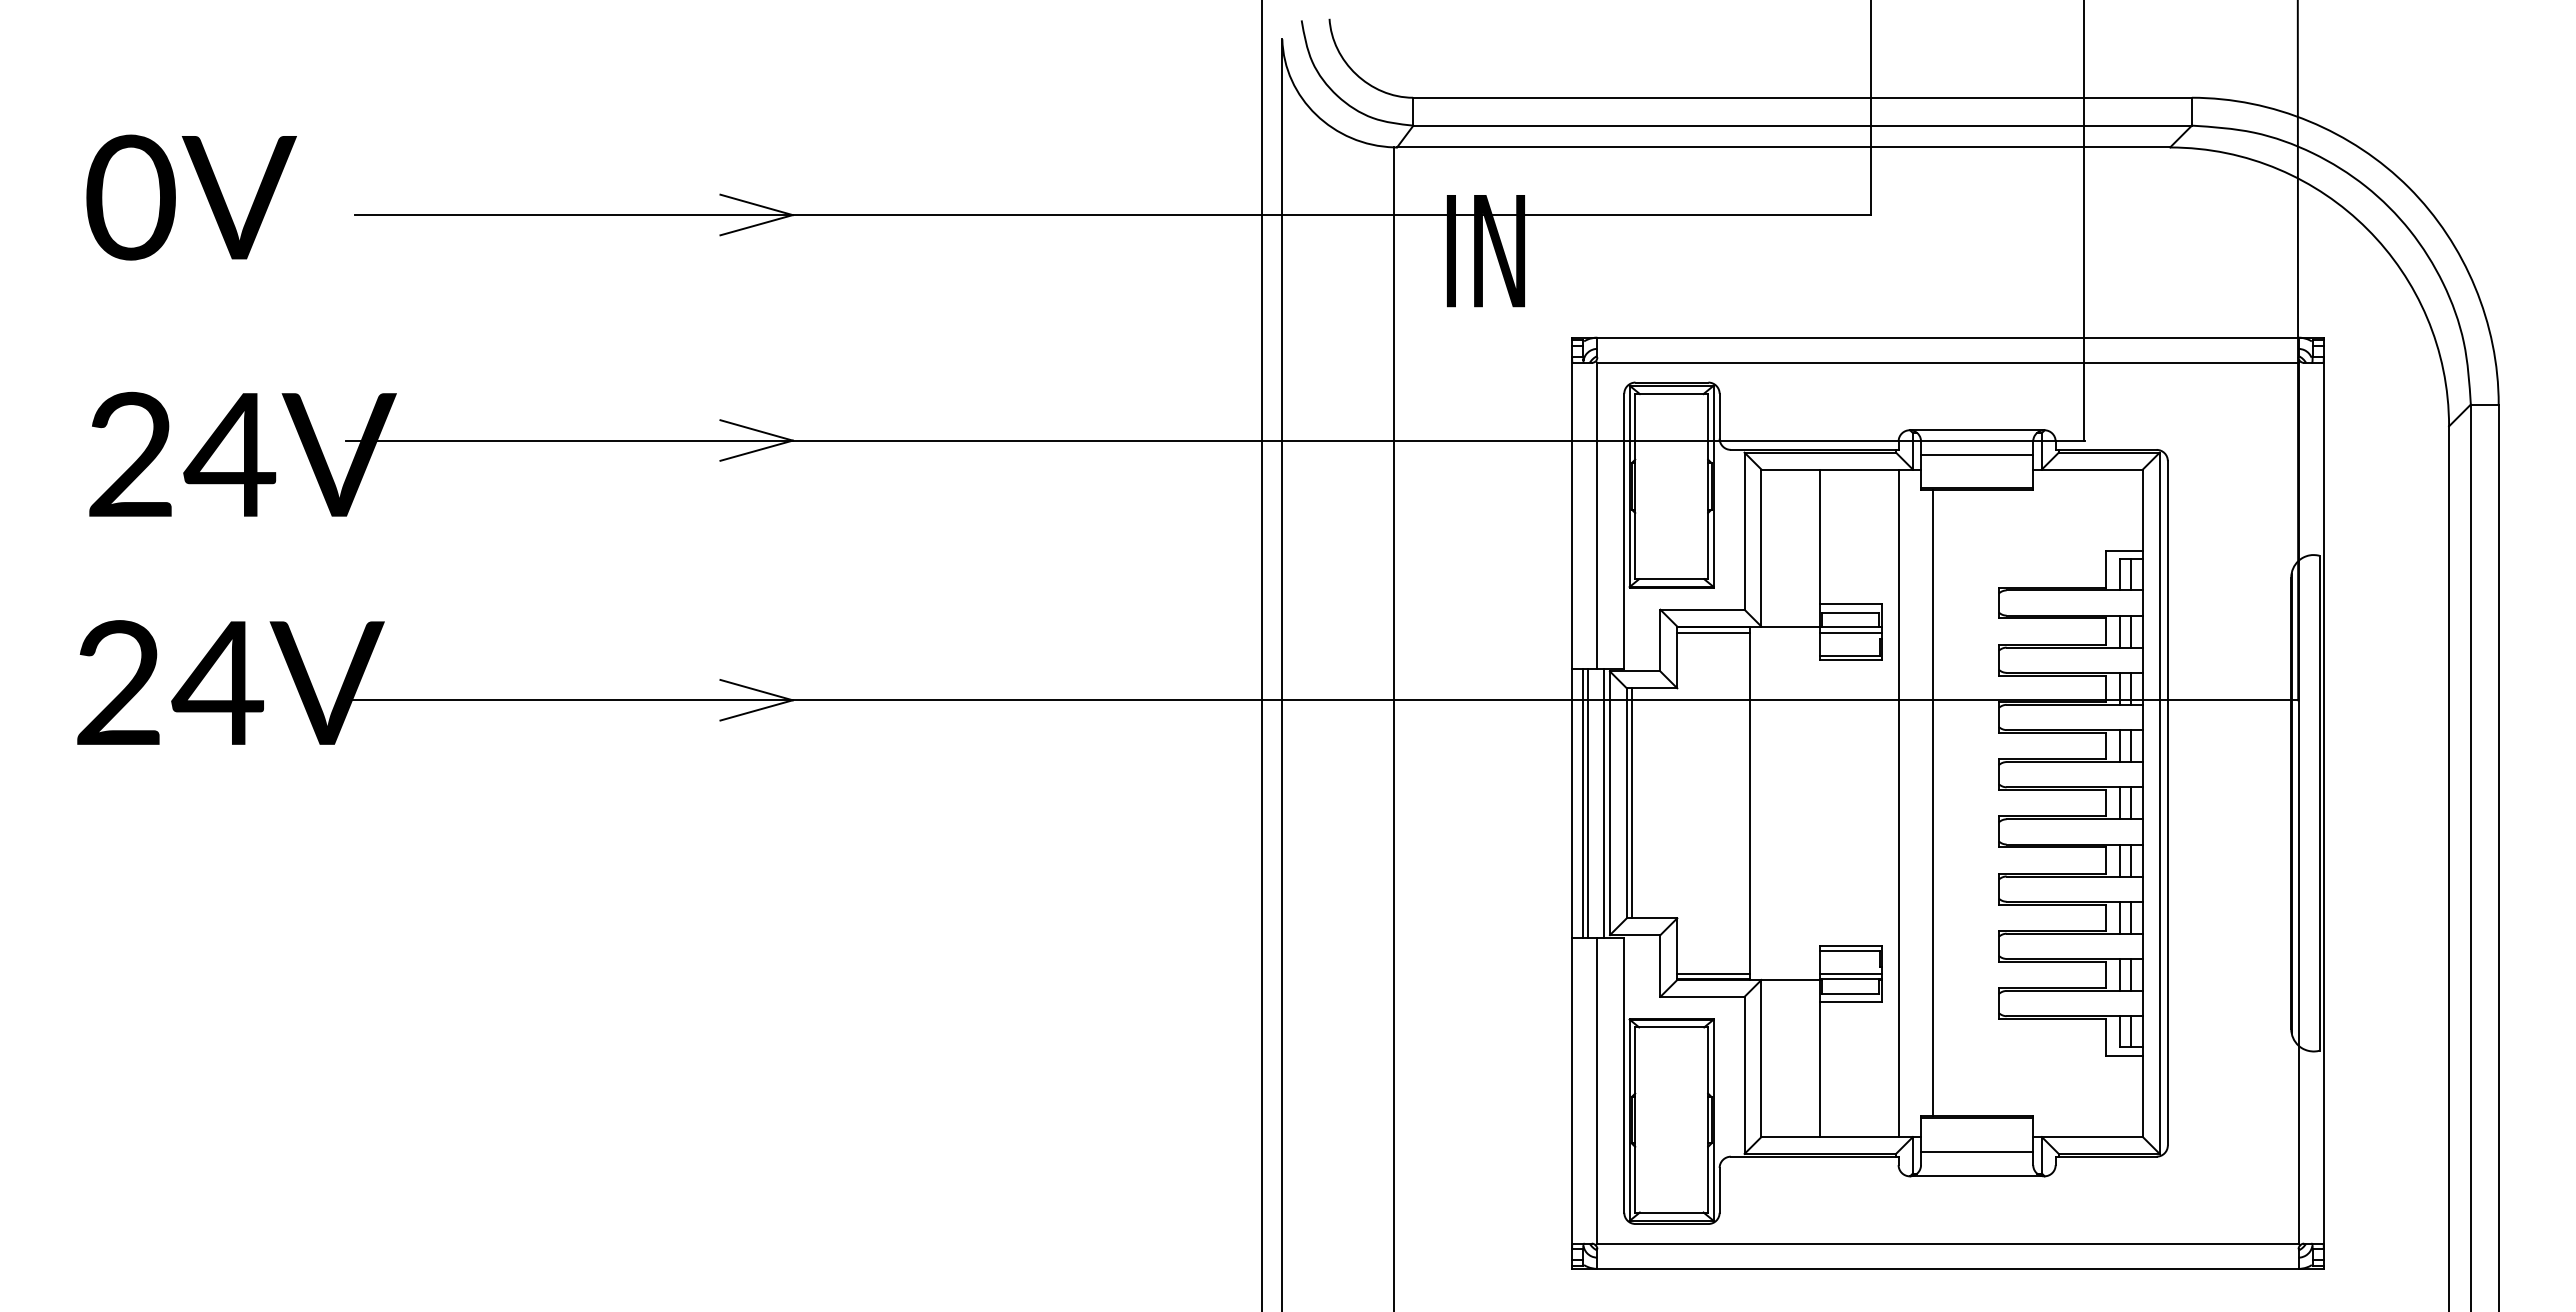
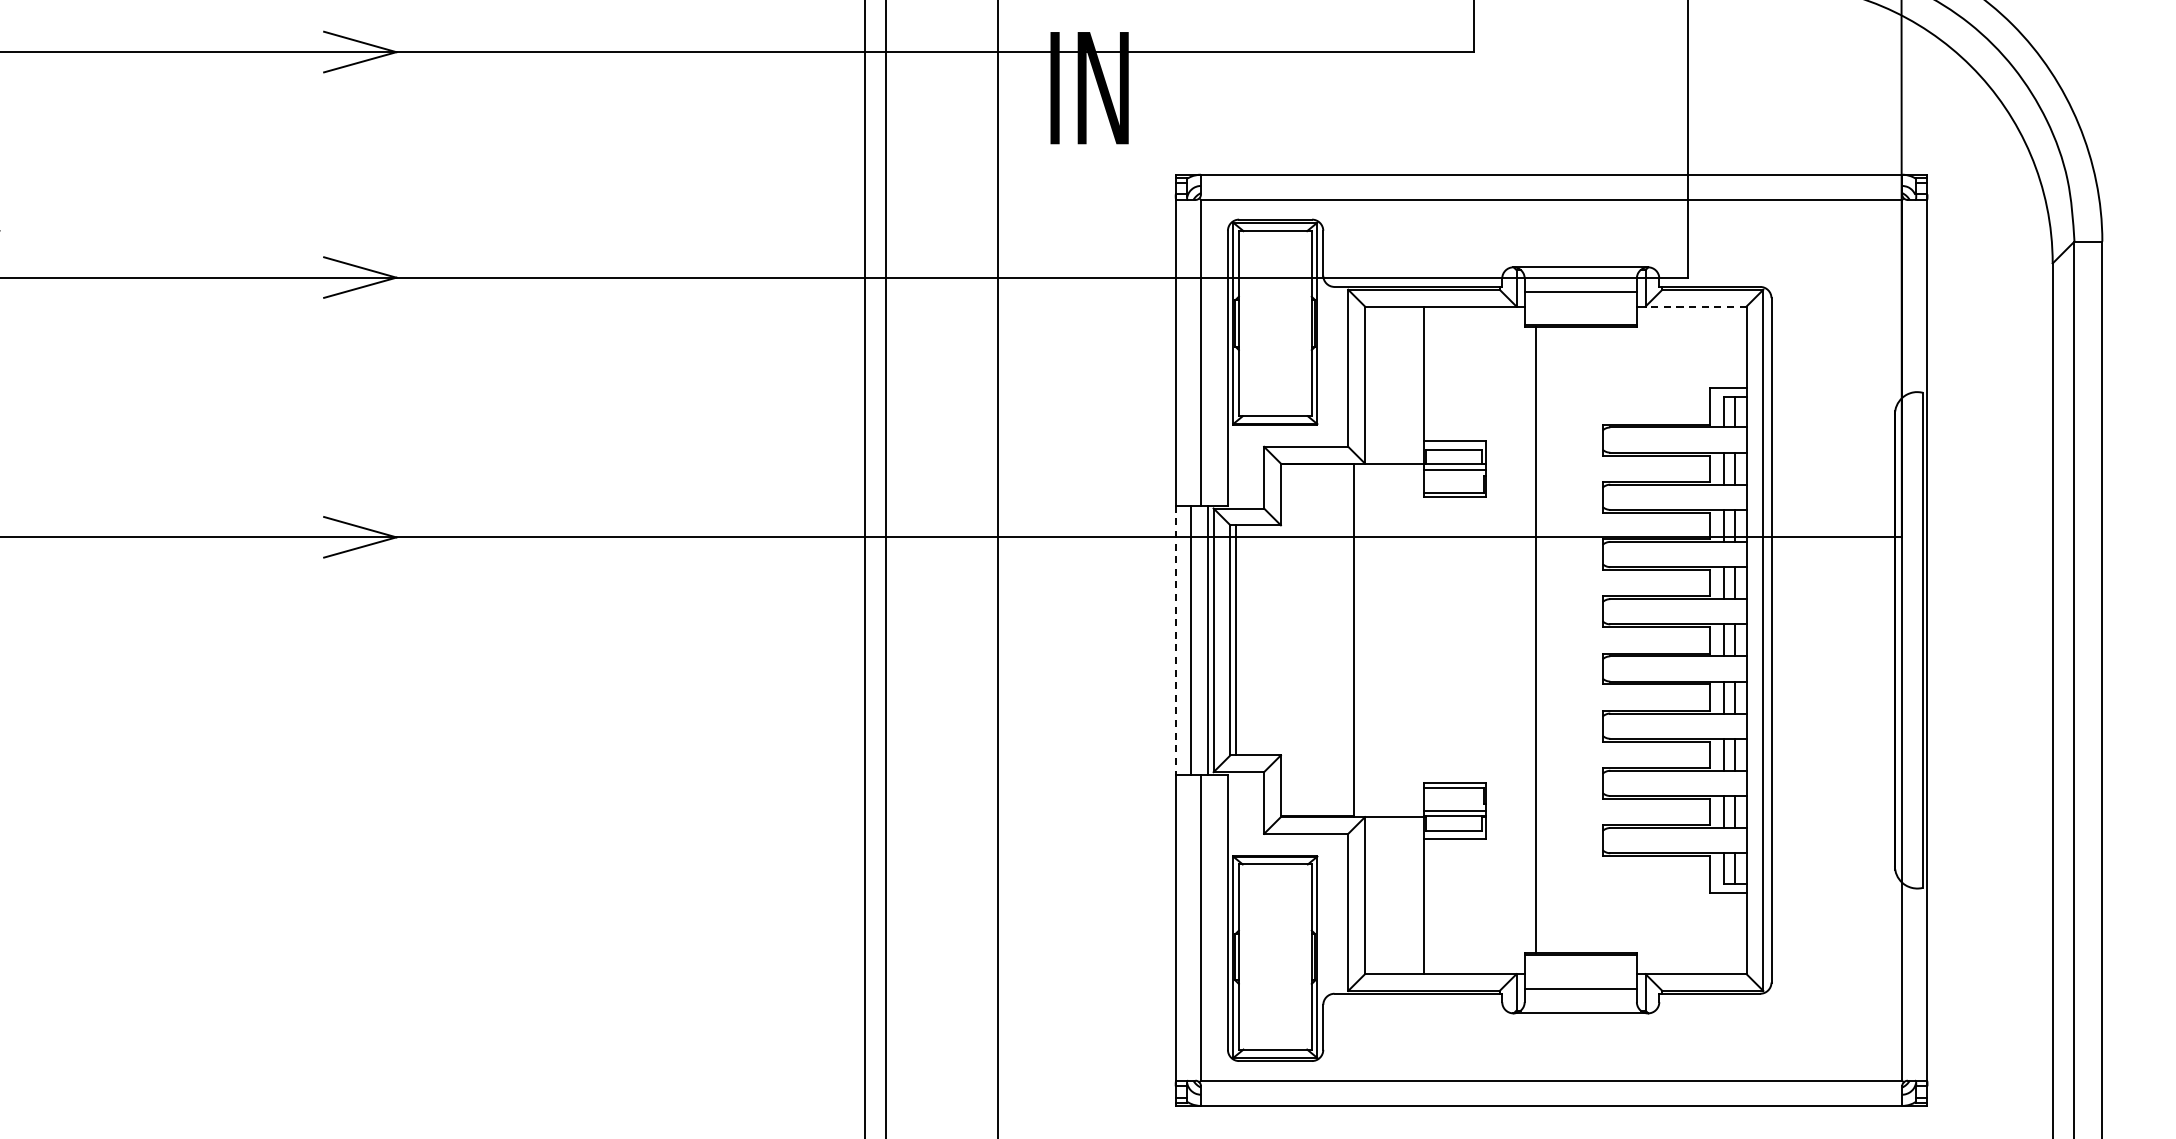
line: (2091, 469) -> (1695, 306), solid -> dashed
line: (1713, 632) -> (1317, 469), removed
line: (1583, 802) -> (1187, 639), removed
line: (1572, 803) -> (1176, 640), solid -> dashed
line: (1898, 803) -> (1502, 640), removed
line: (1713, 973) -> (1317, 810), removed

